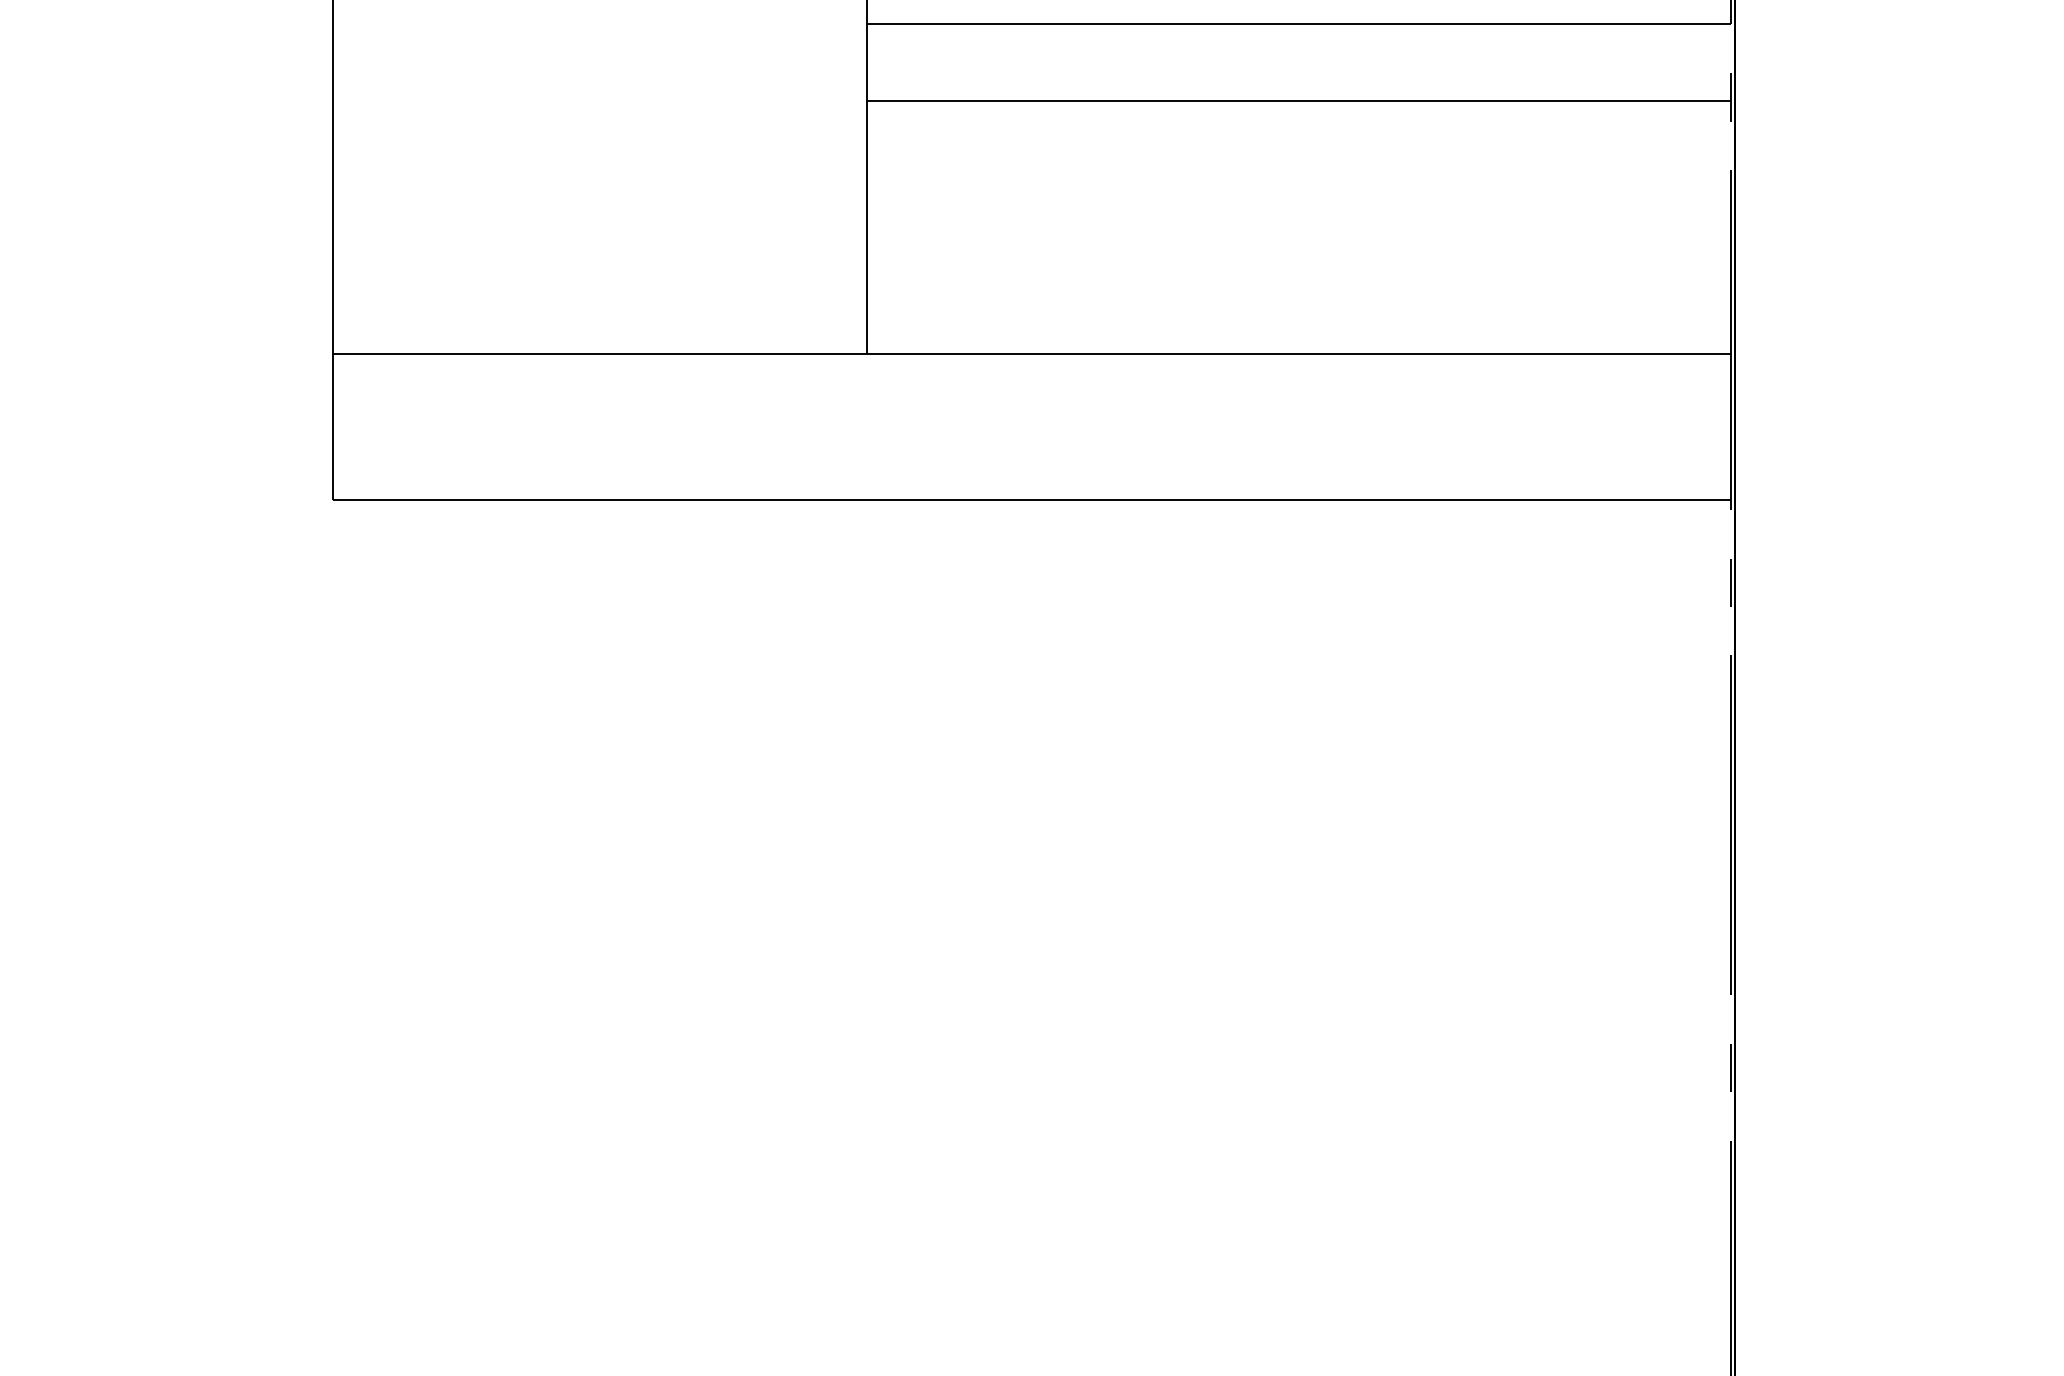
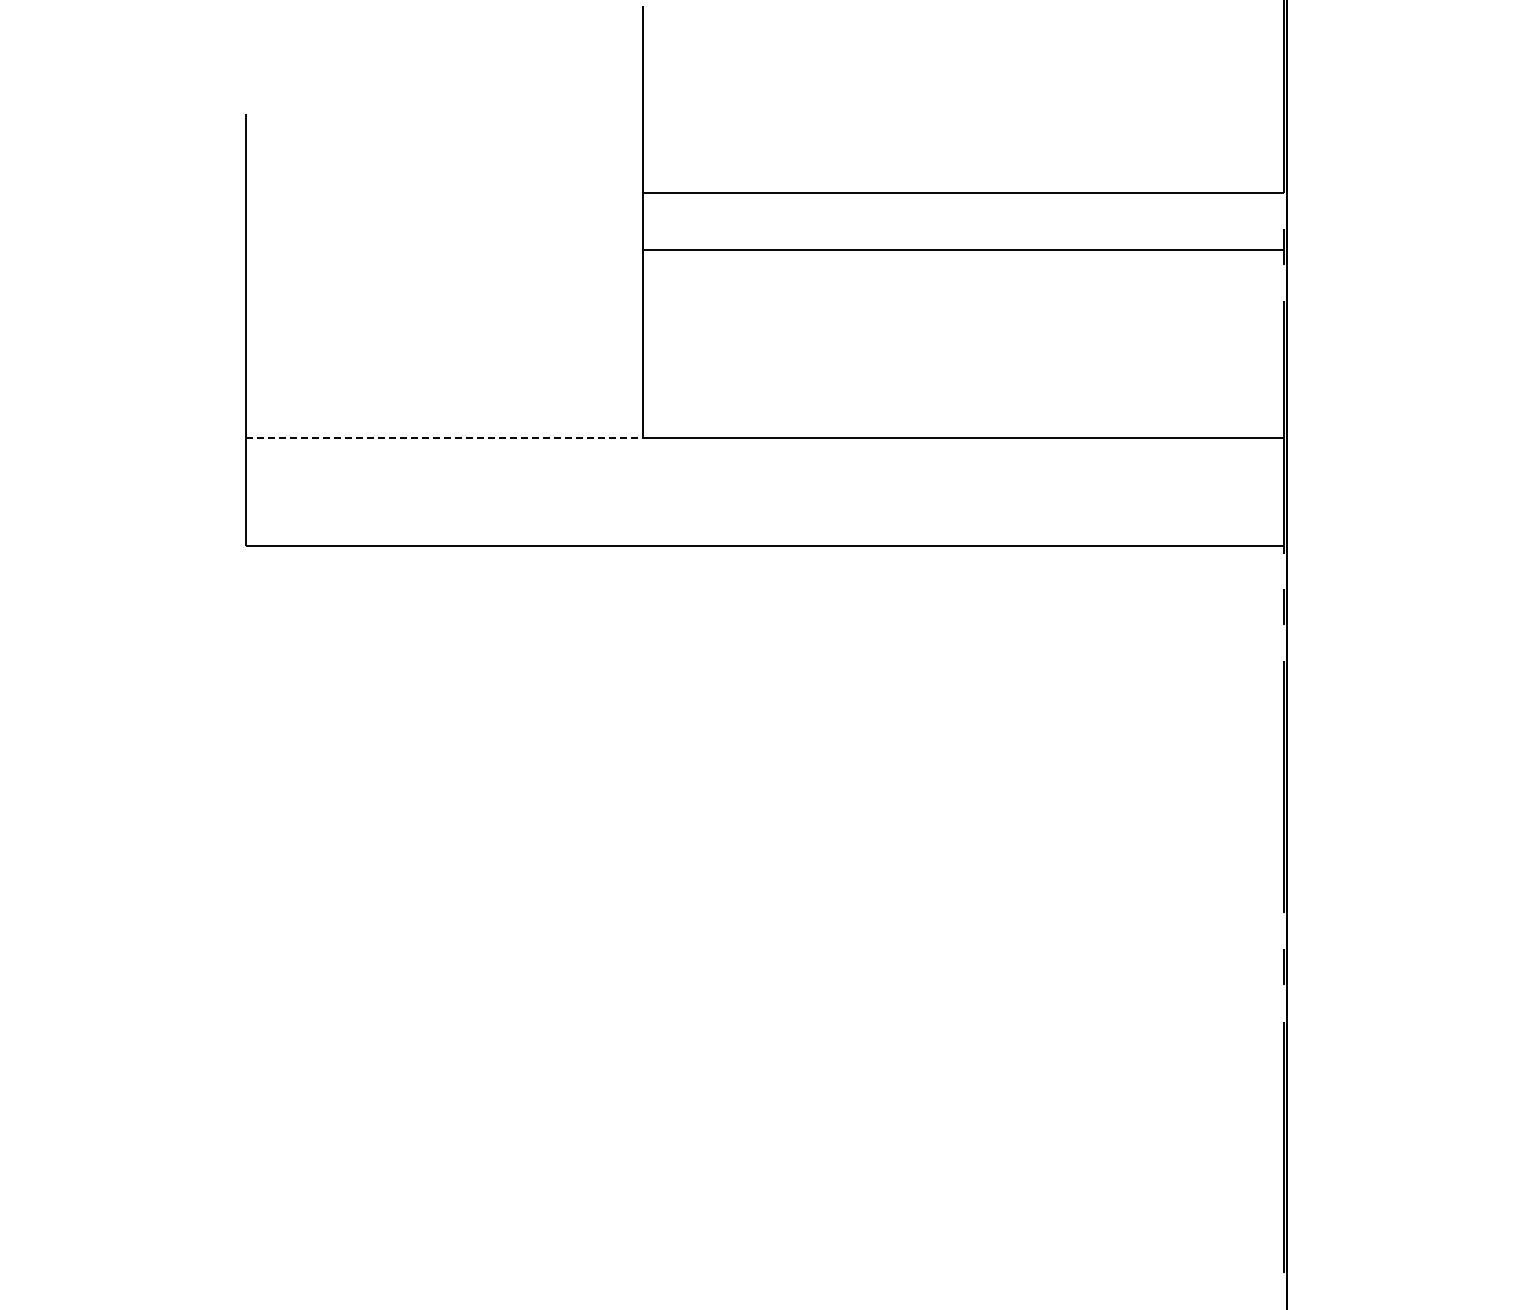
line: (599, 353) -> (444, 437), solid -> dashed

